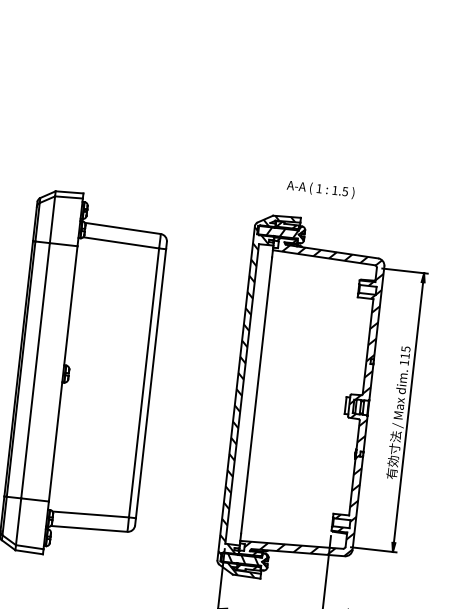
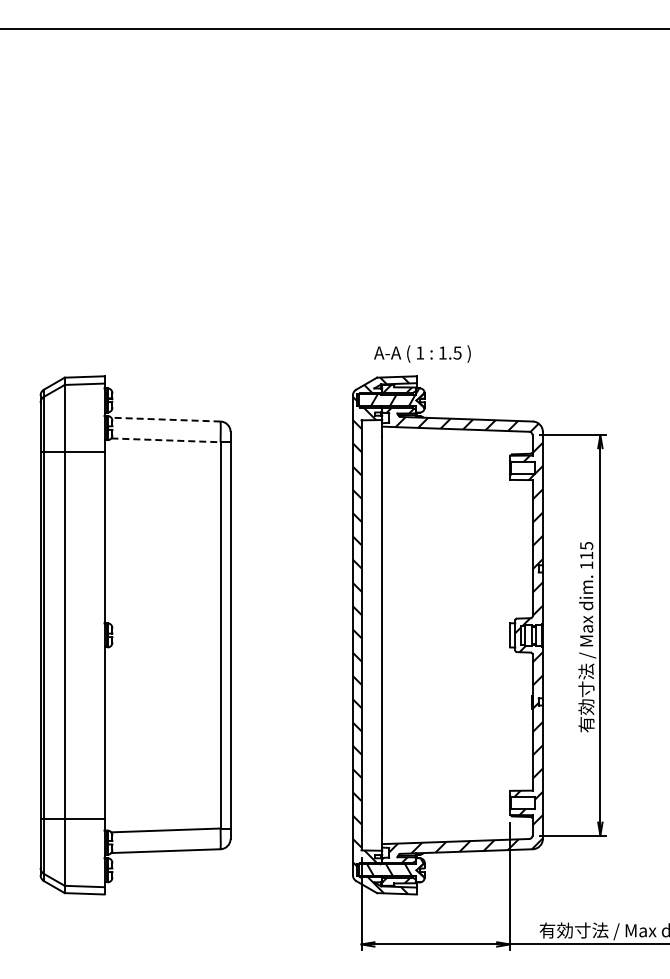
text: (320, 189) -> (422, 353), moved
line: (122, 228) -> (165, 419), solid -> dashed
line: (120, 242) -> (165, 440), solid -> dashed

